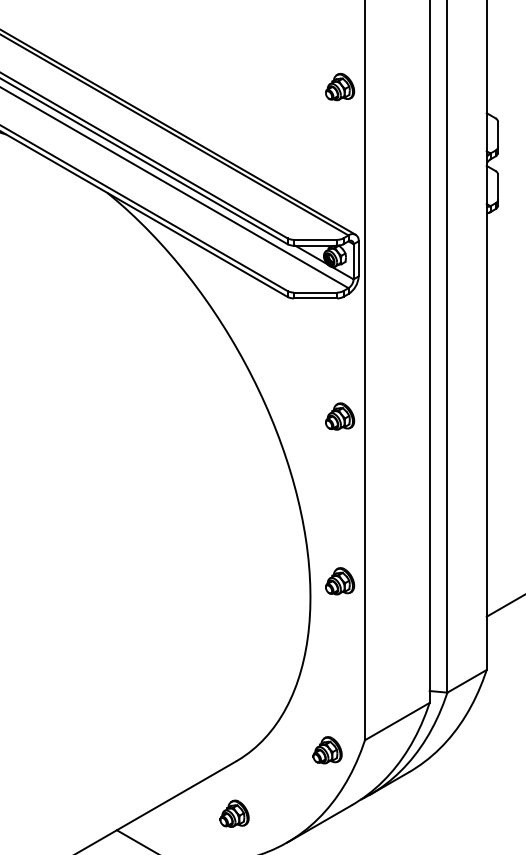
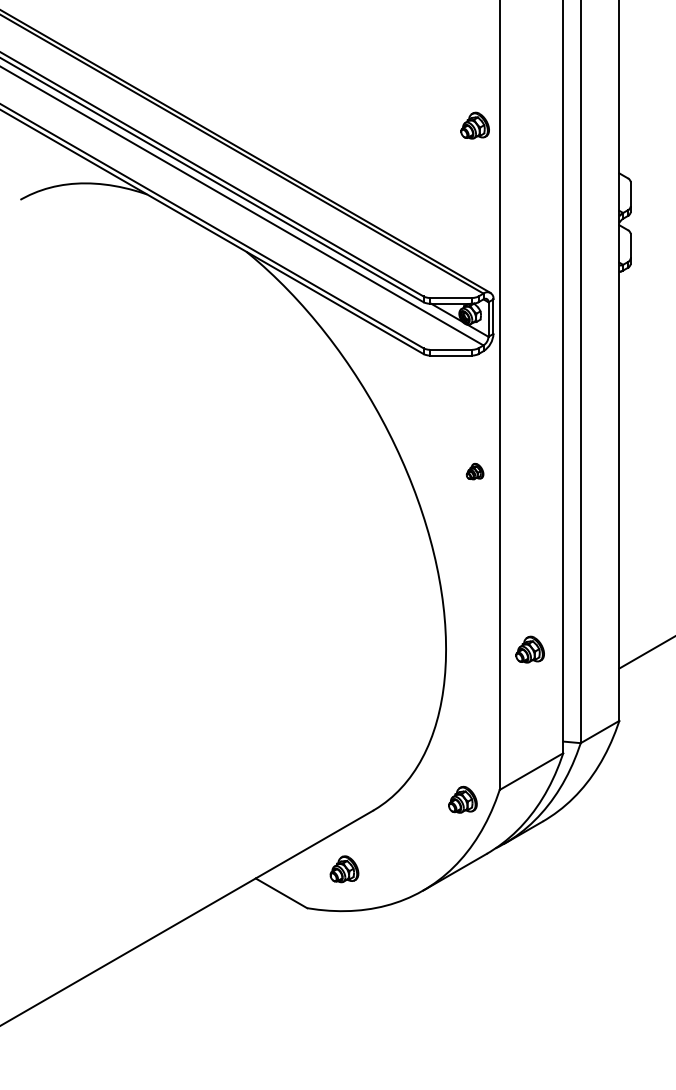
part: (339, 86) -> (474, 125), moved
part: (339, 416) -> (474, 471), size x0.6
part: (339, 581) -> (529, 649), moved
part: (234, 814) -> (344, 869), moved

